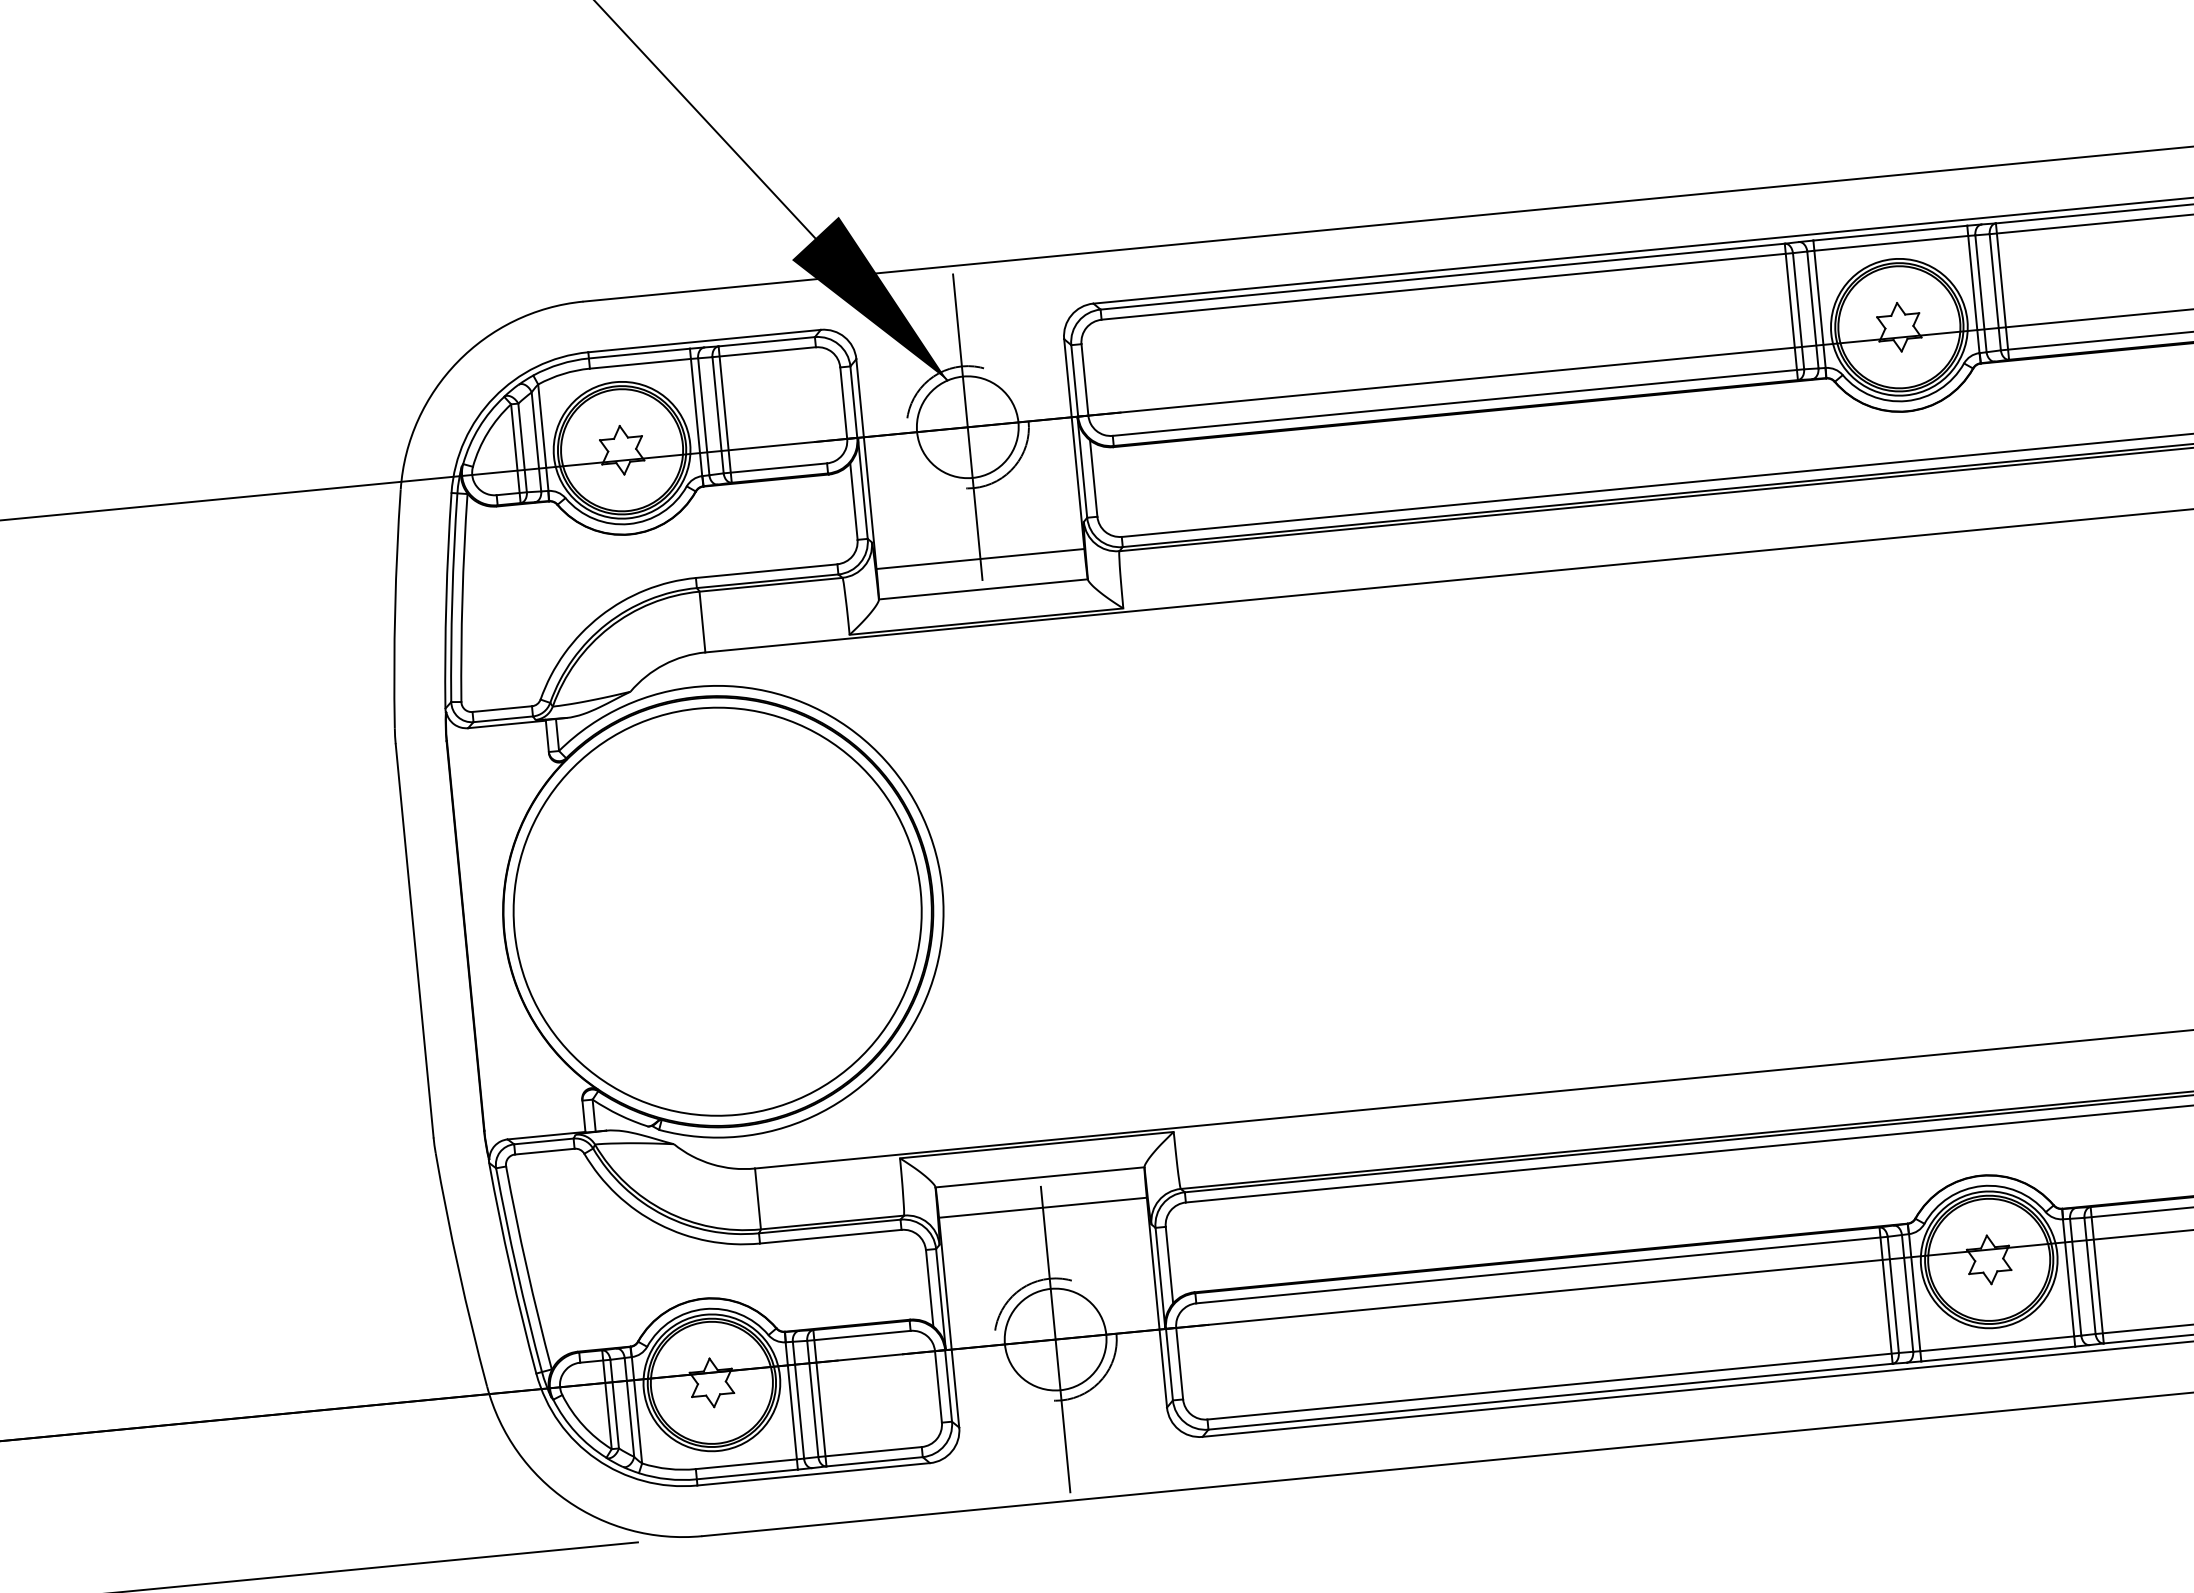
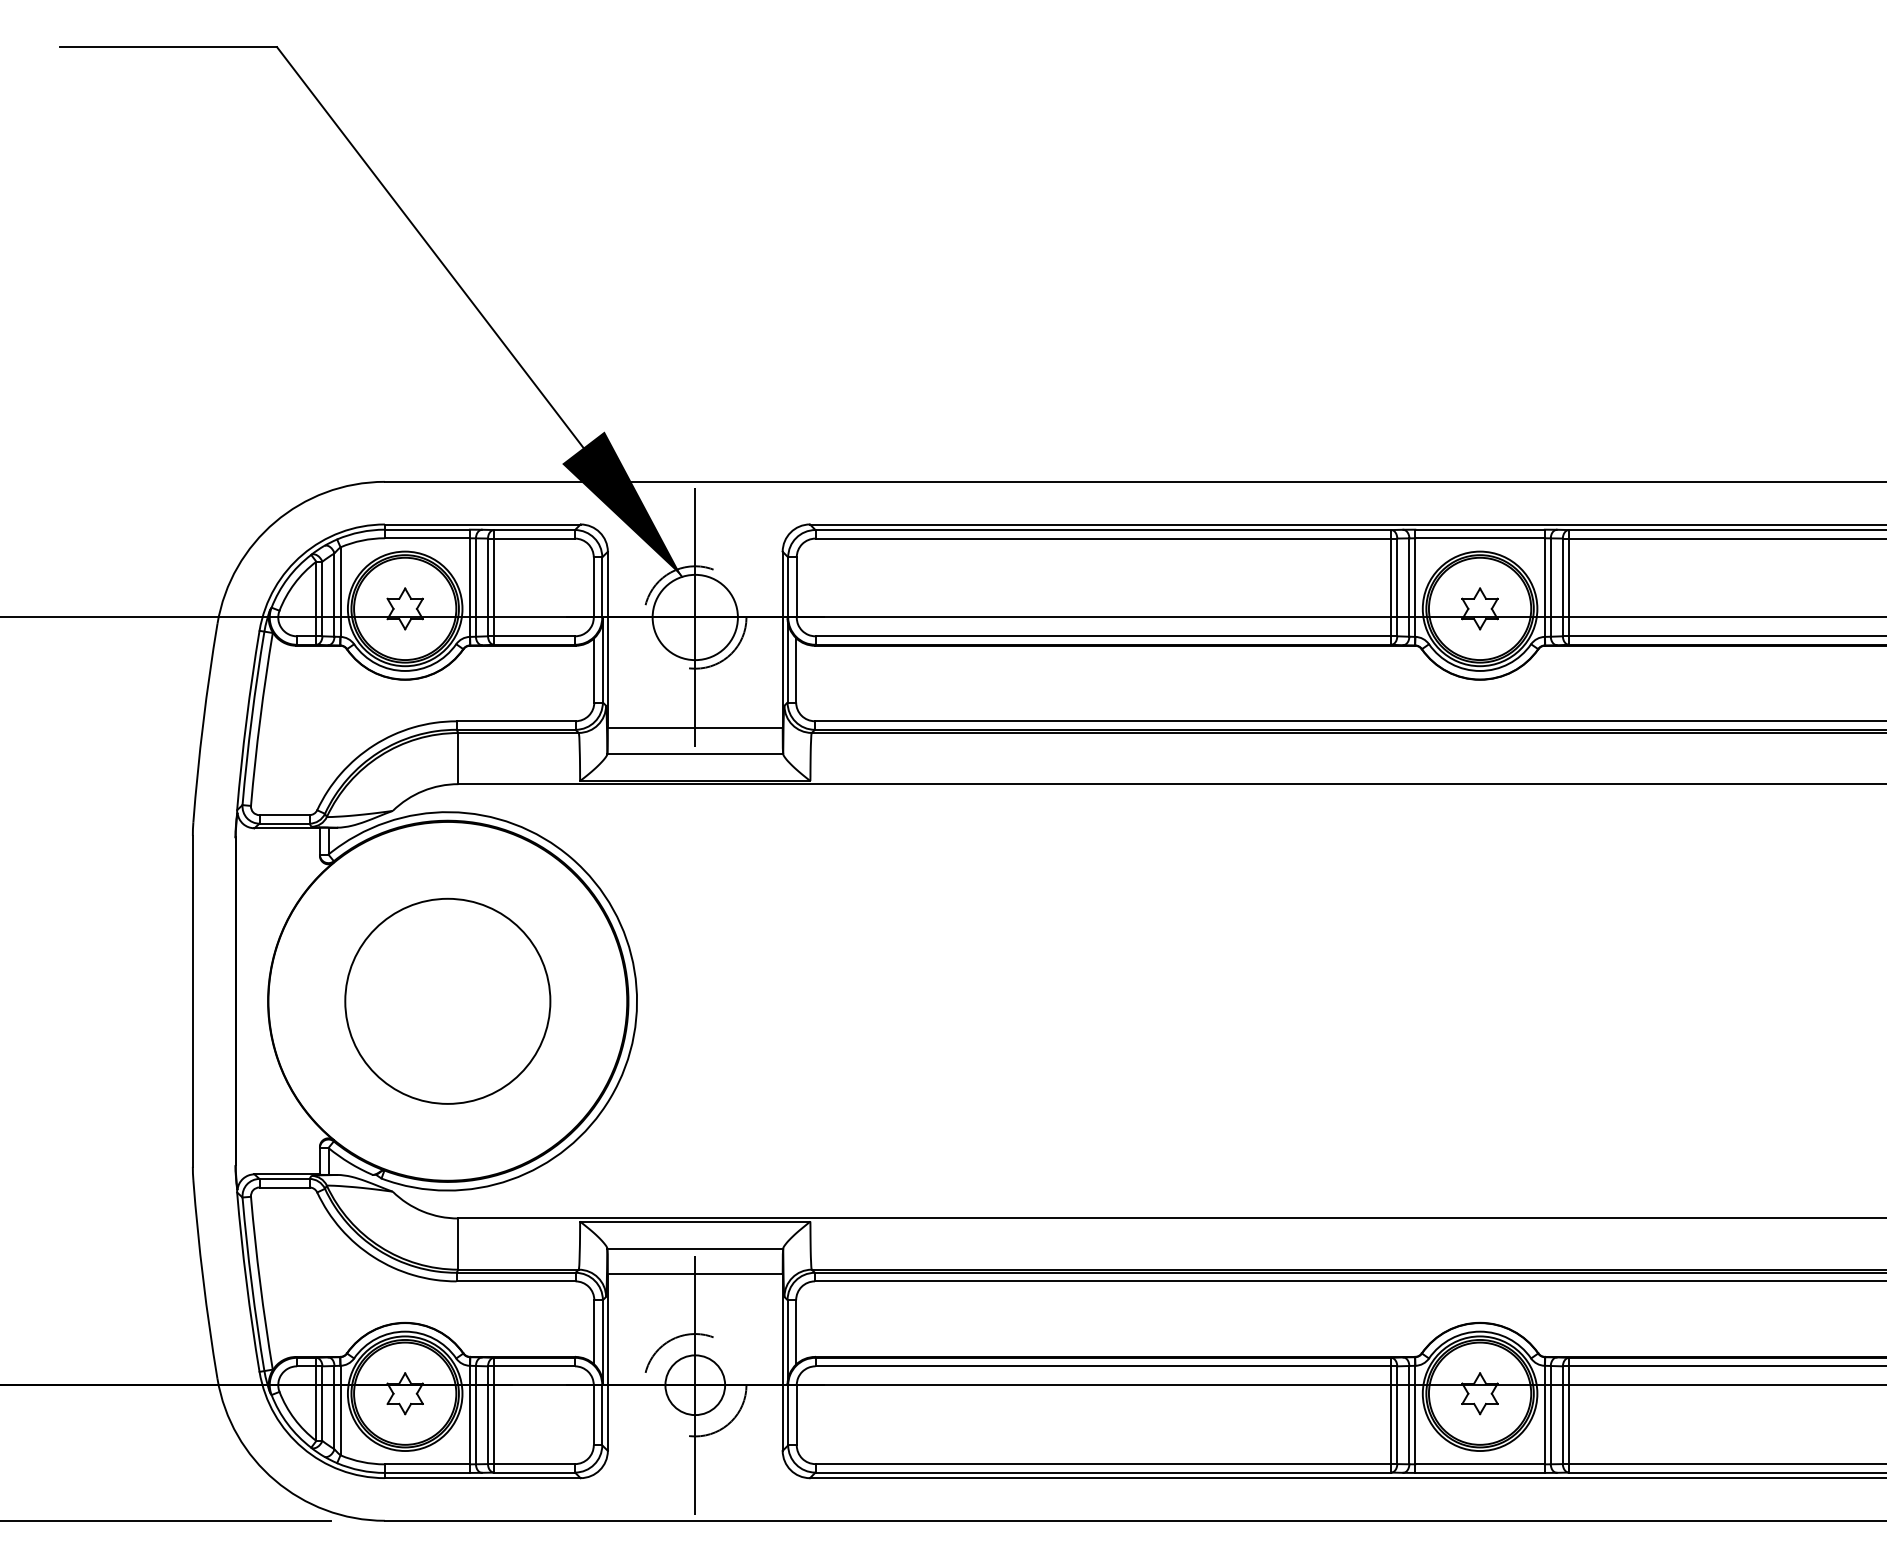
circle: (717, 911) -> (447, 1001), size x0.6
circle: (1054, 1338) -> (694, 1384), size x0.7

